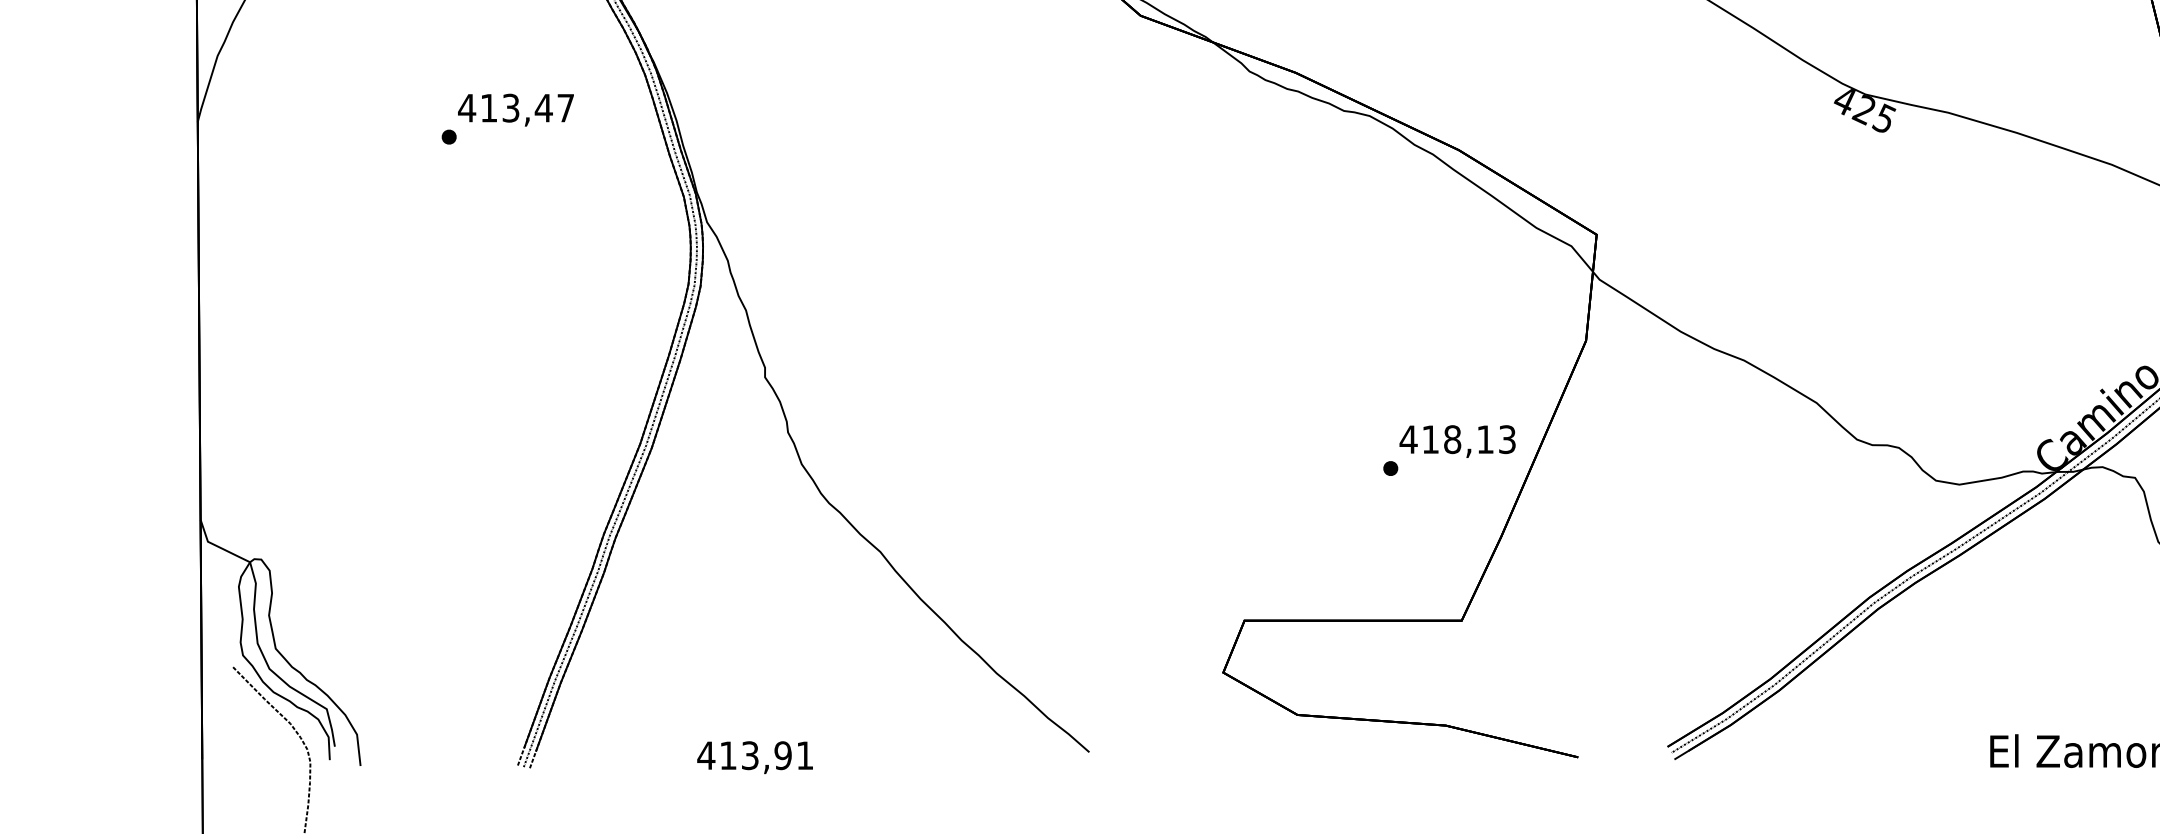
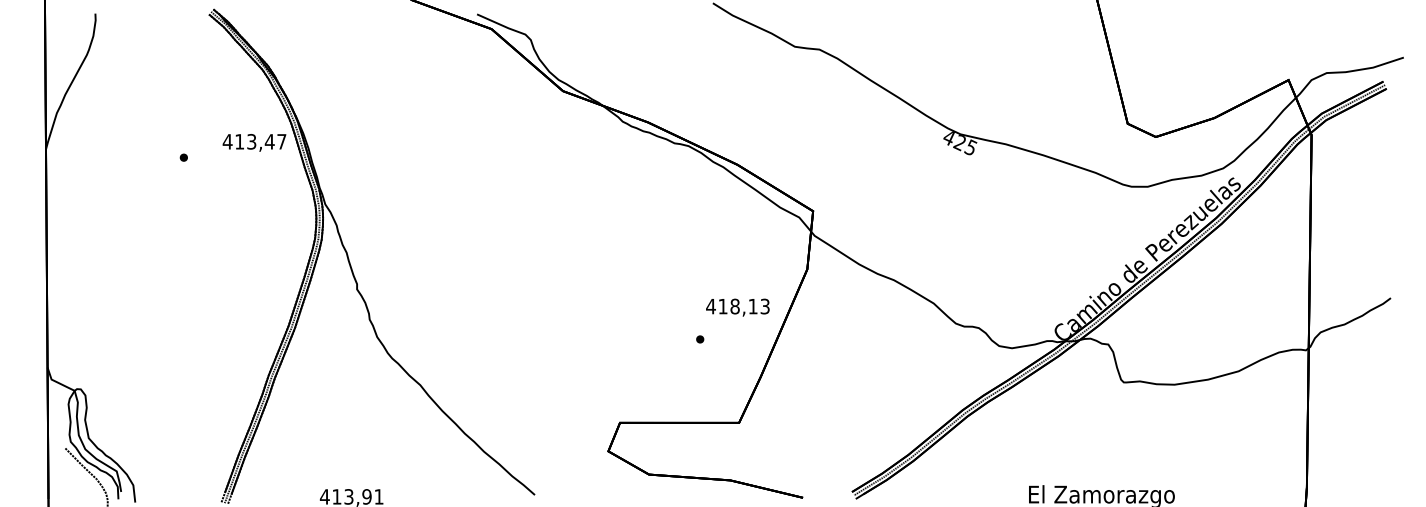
text: (515, 109) -> (254, 142), moved
text: (1456, 441) -> (737, 307), moved

